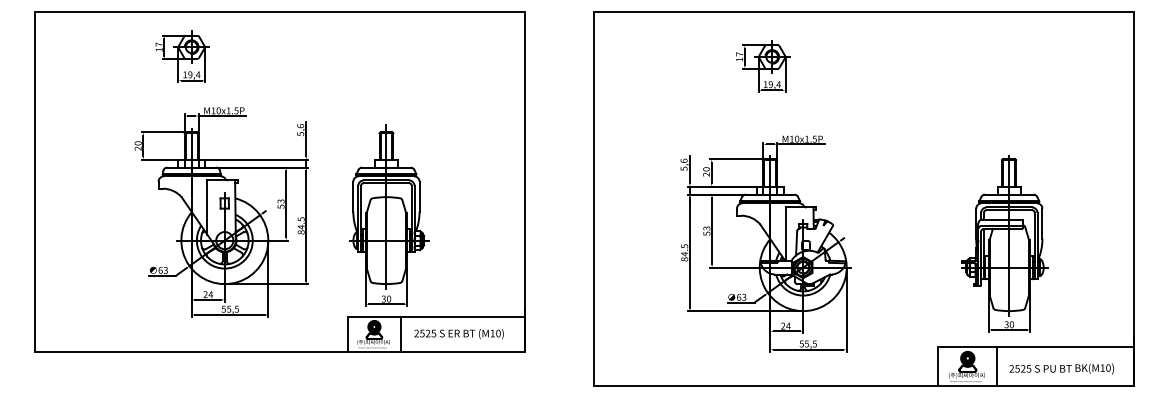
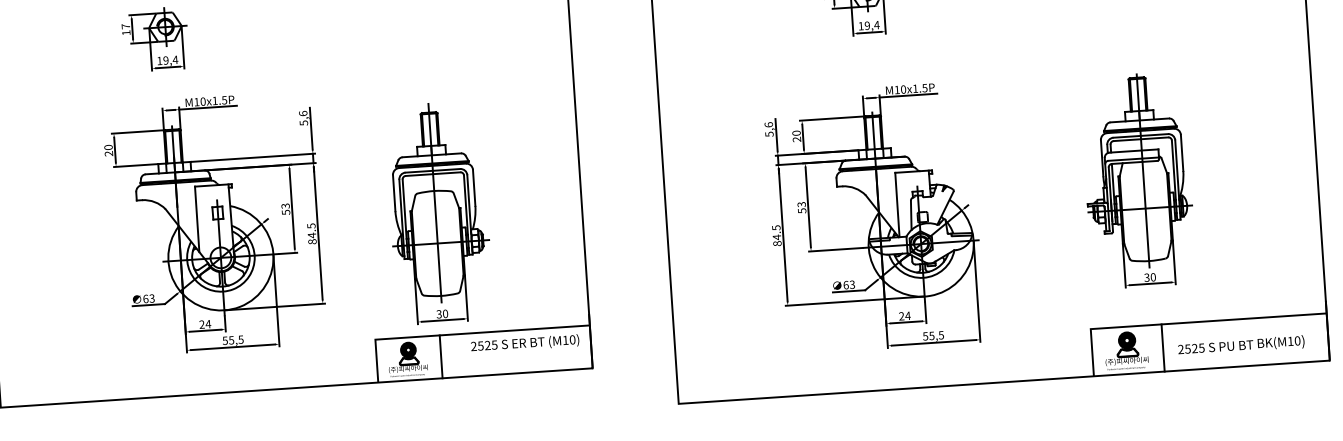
part: (389, 215) -> (439, 212), moved
part: (1004, 243) -> (1137, 179), moved
text: (458, 334) -> (524, 344), moved

